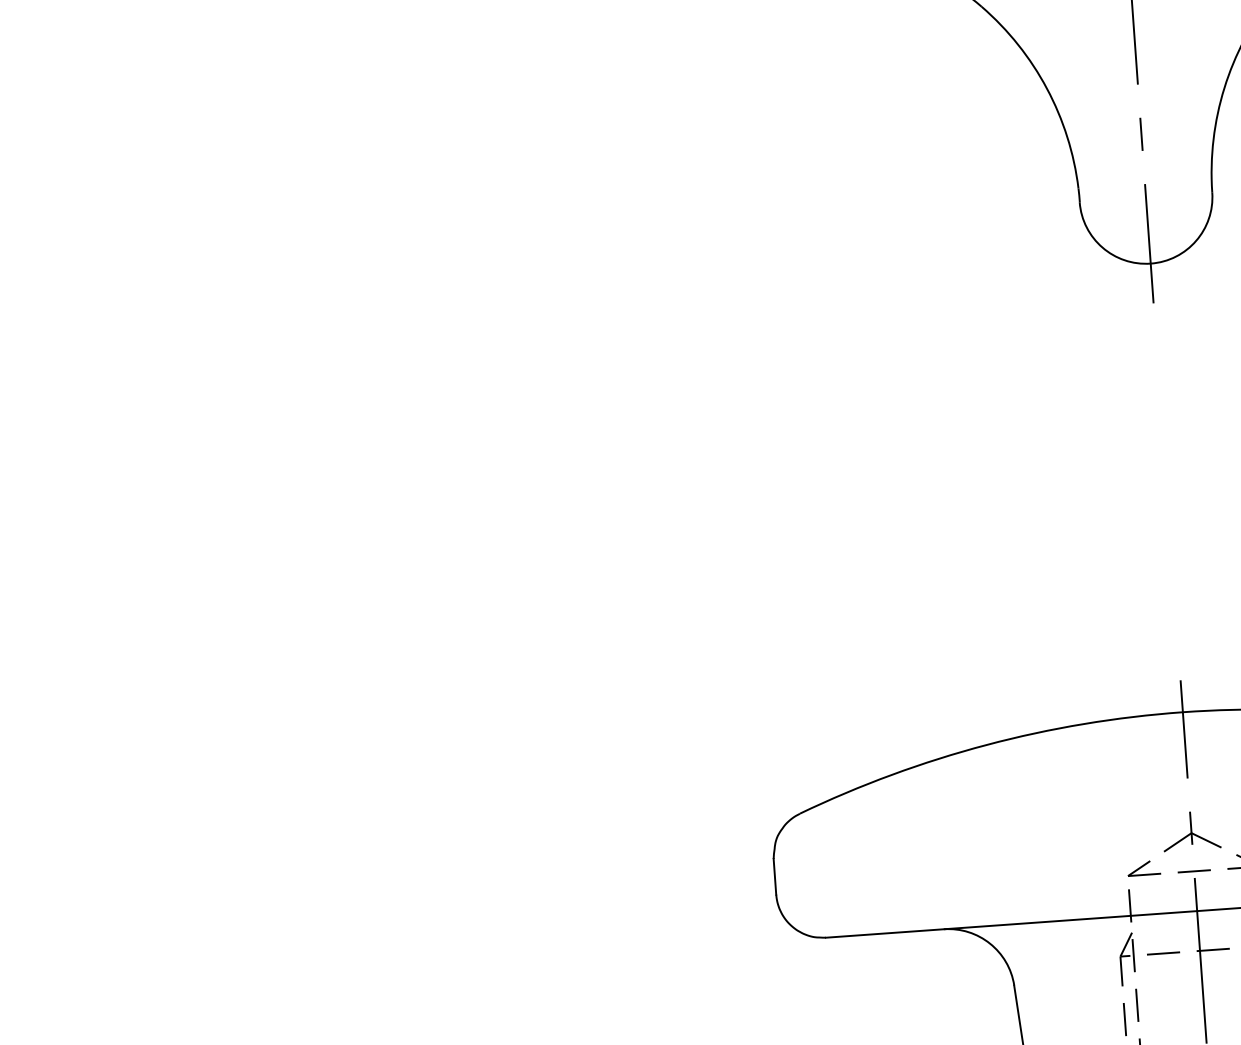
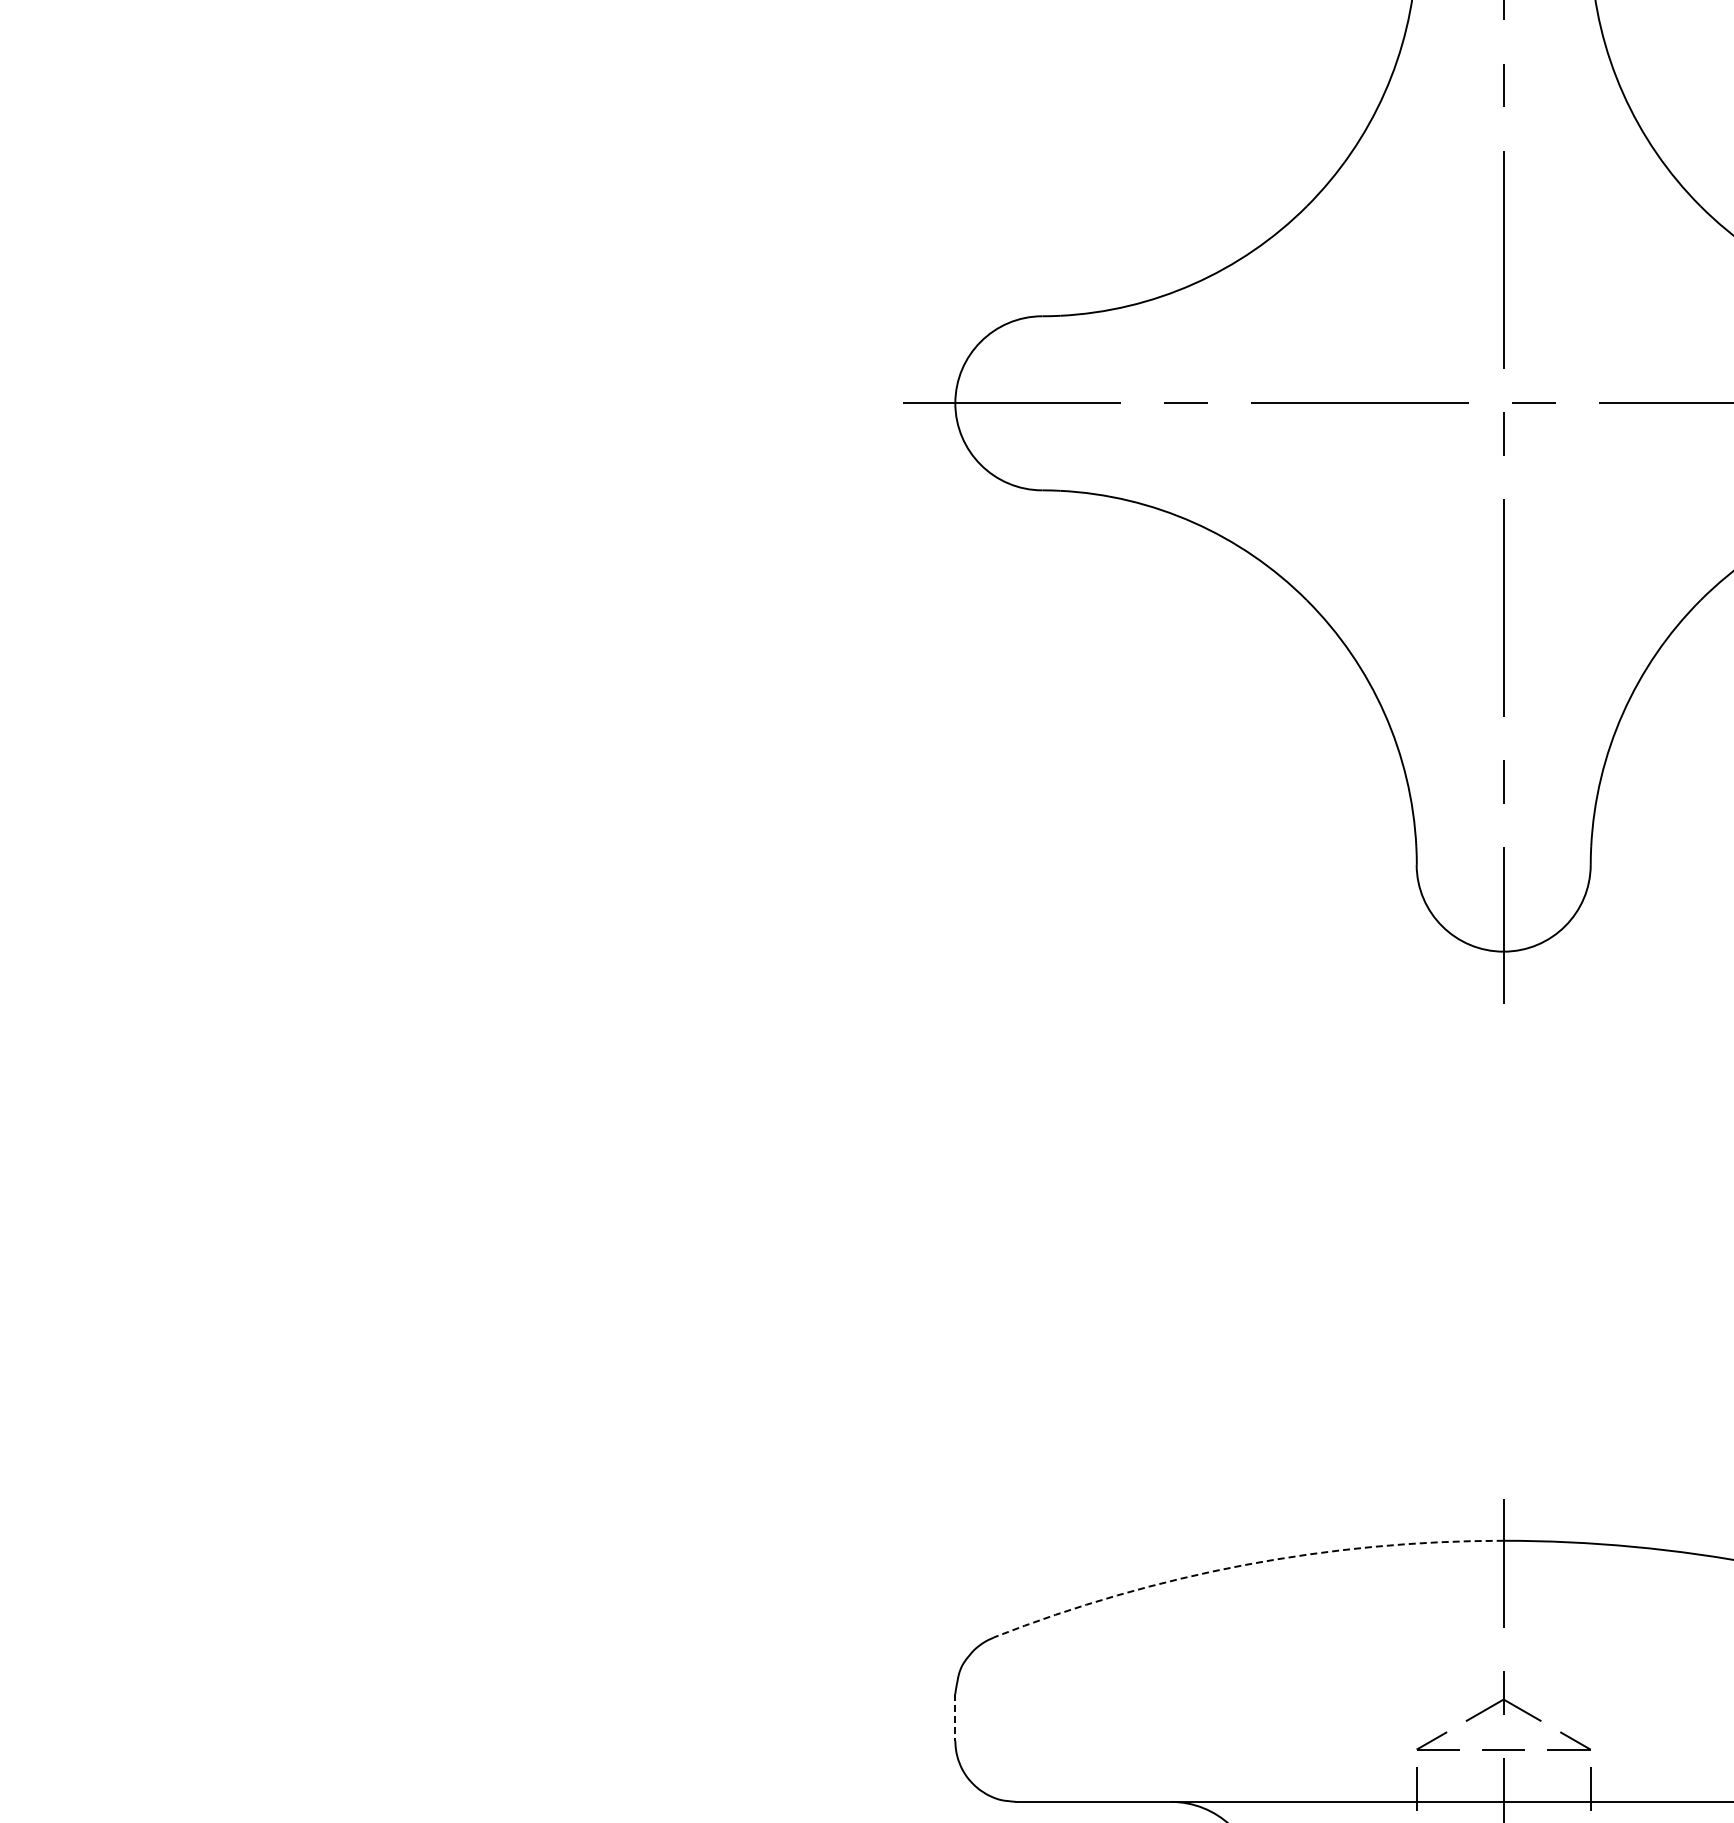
arc: (986, 745) -> (1244, 1565), solid -> dashed
line: (775, 877) -> (955, 1718), solid -> dashed

